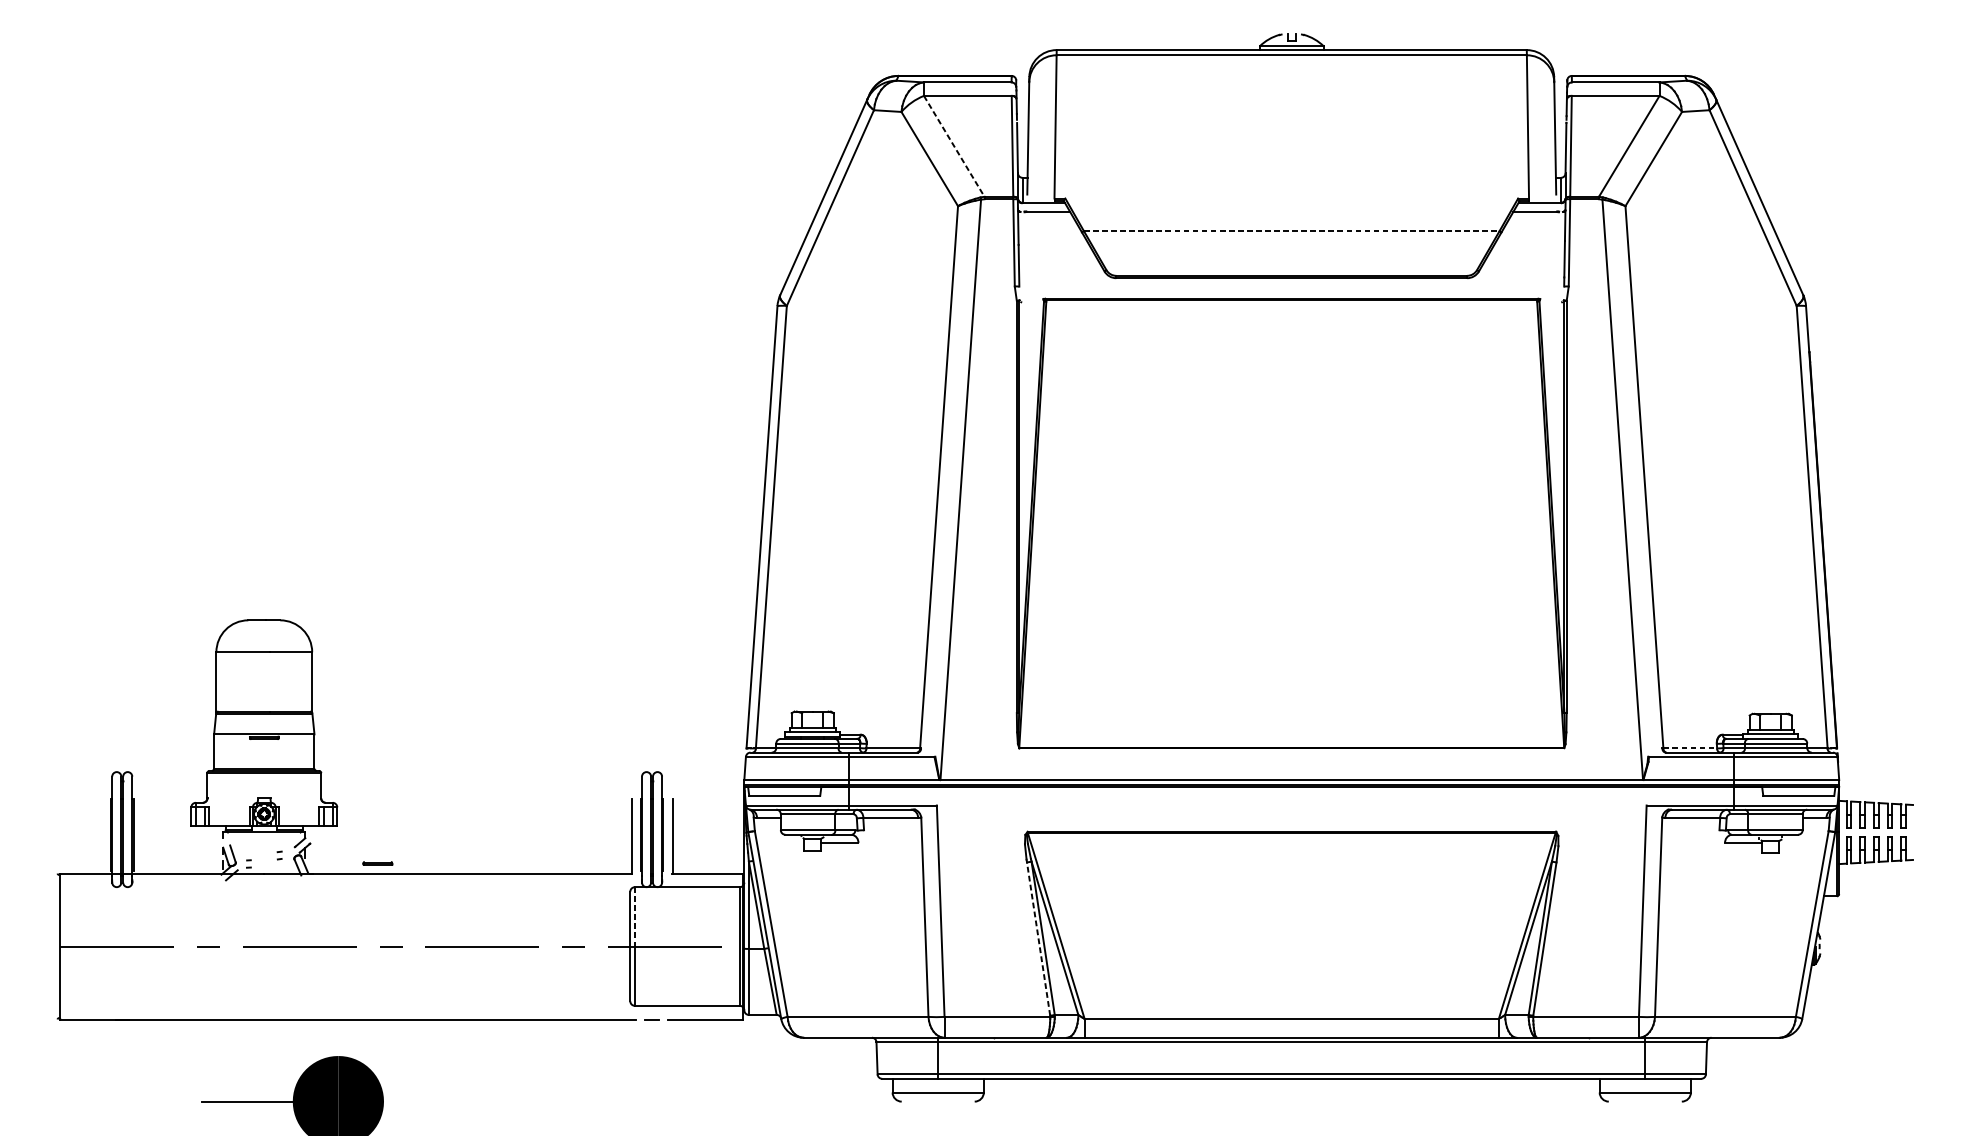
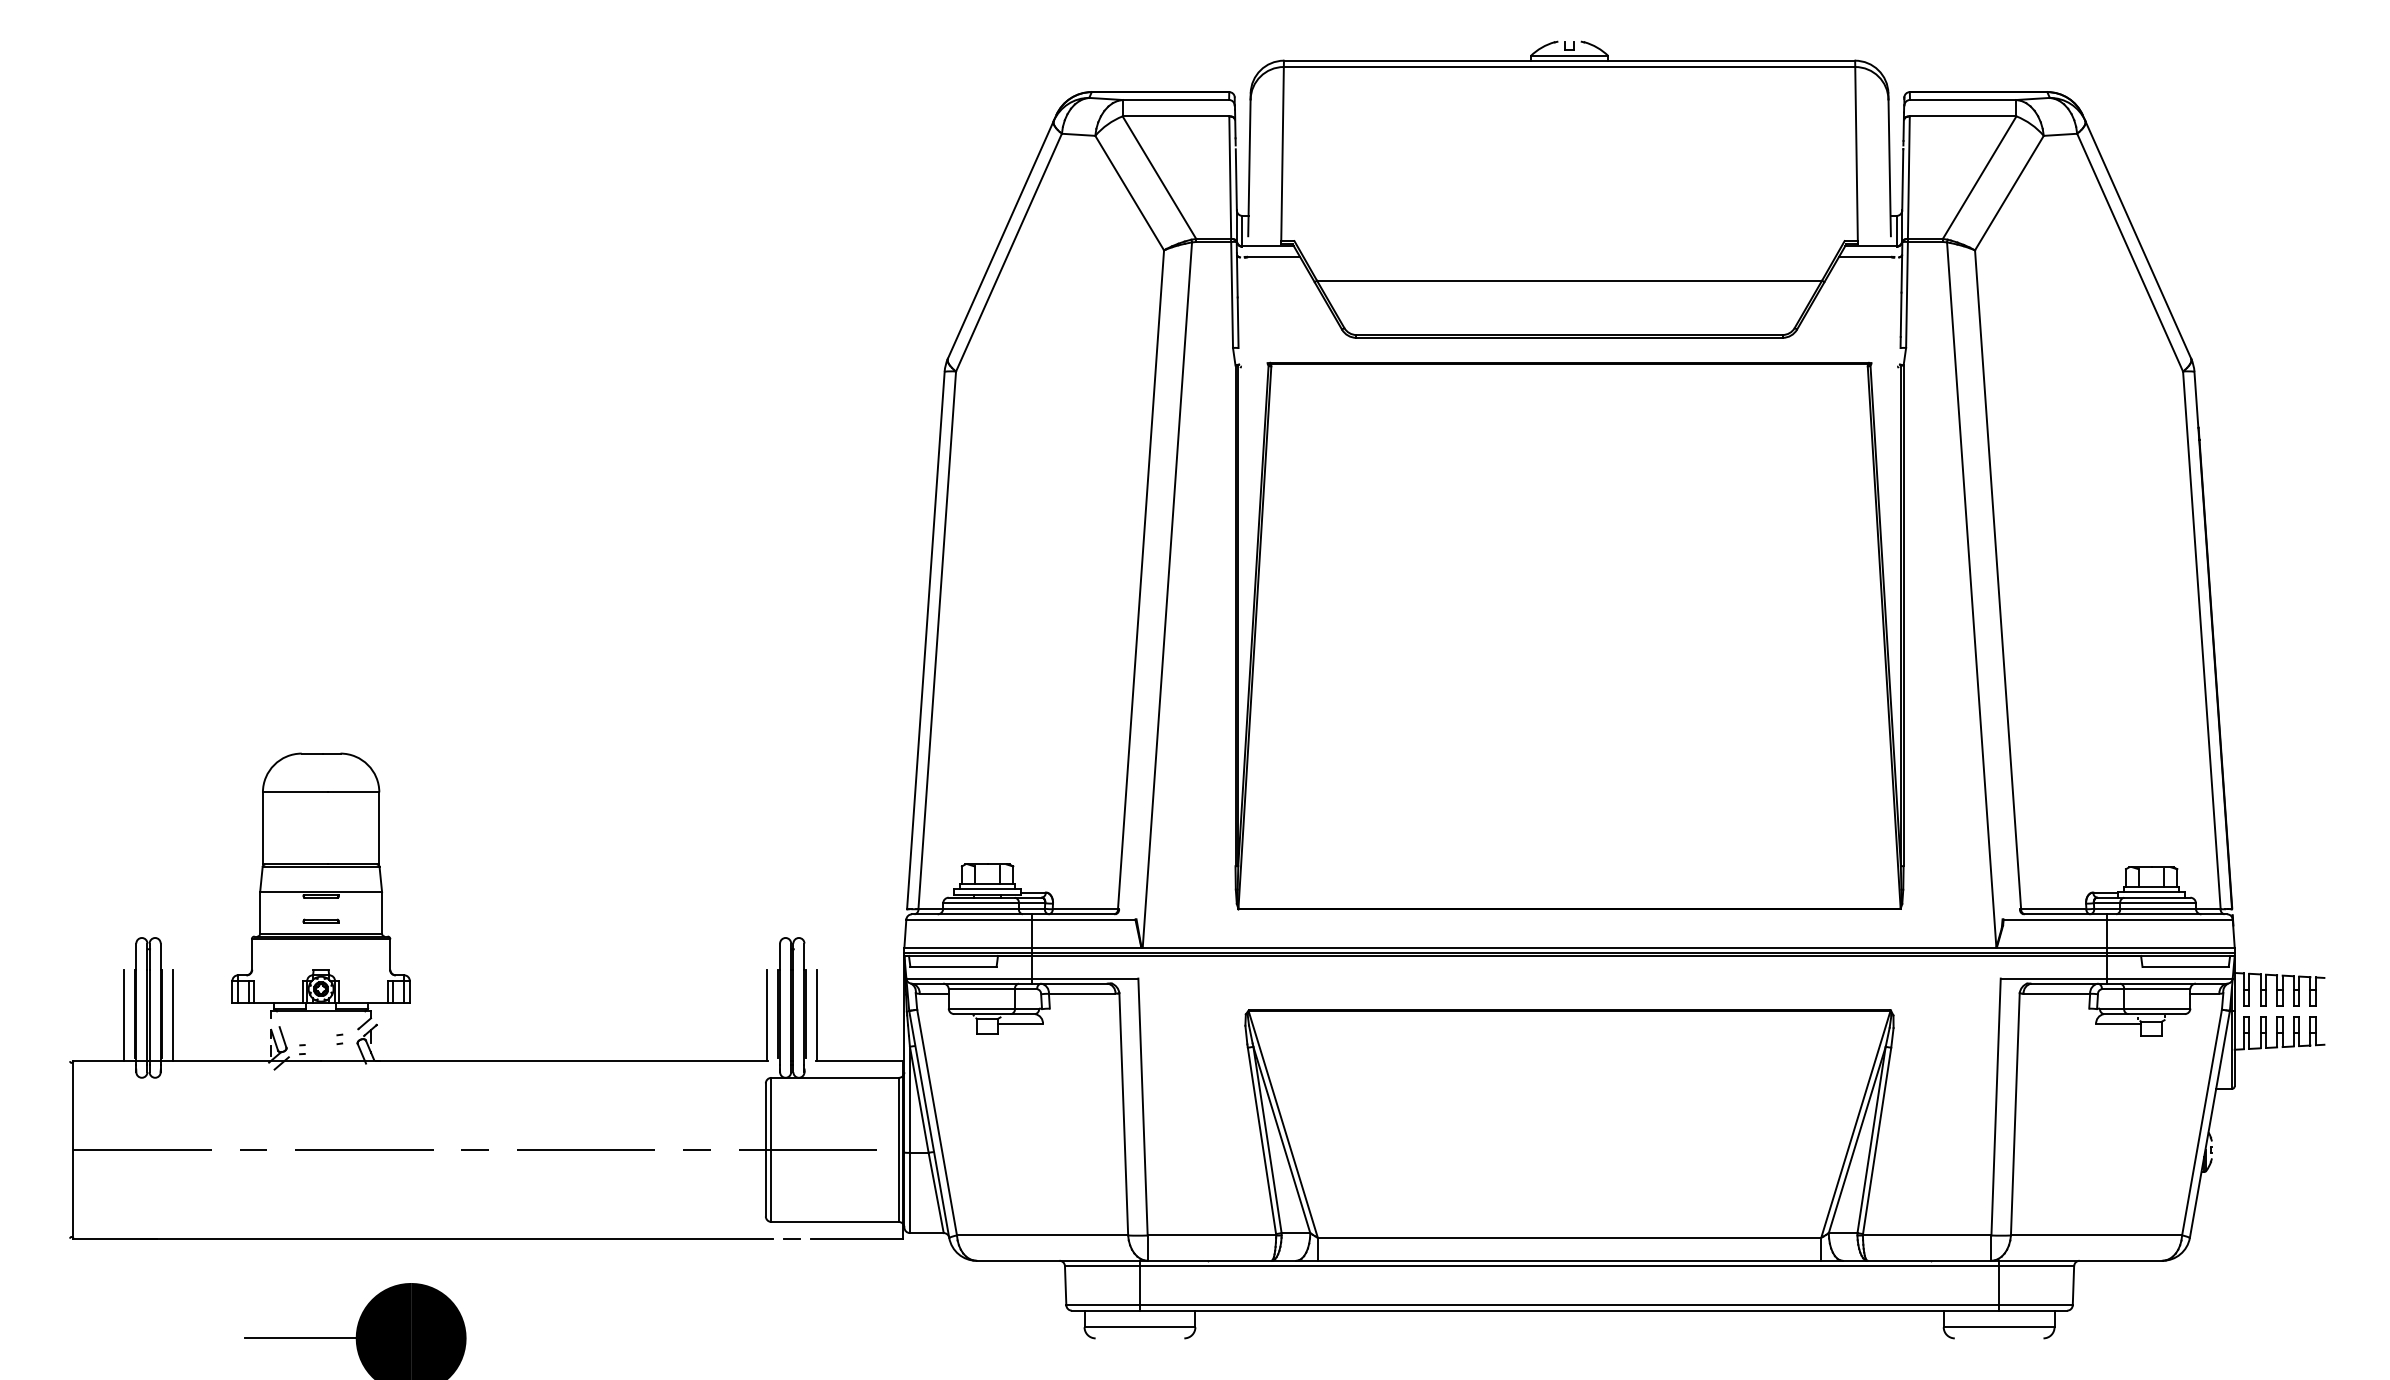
line: (954, 147) -> (1159, 178), dashed -> solid
line: (1292, 230) -> (1570, 280), dashed -> solid
line: (1690, 748) -> (2053, 909), dashed -> solid
line: (101, 835) -> (123, 1015), added
line: (142, 835) -> (173, 1015), added
part: (377, 863) -> (320, 920), moved
line: (634, 917) -> (771, 1114), dashed -> solid
line: (1038, 938) -> (1261, 1140), dashed -> solid

